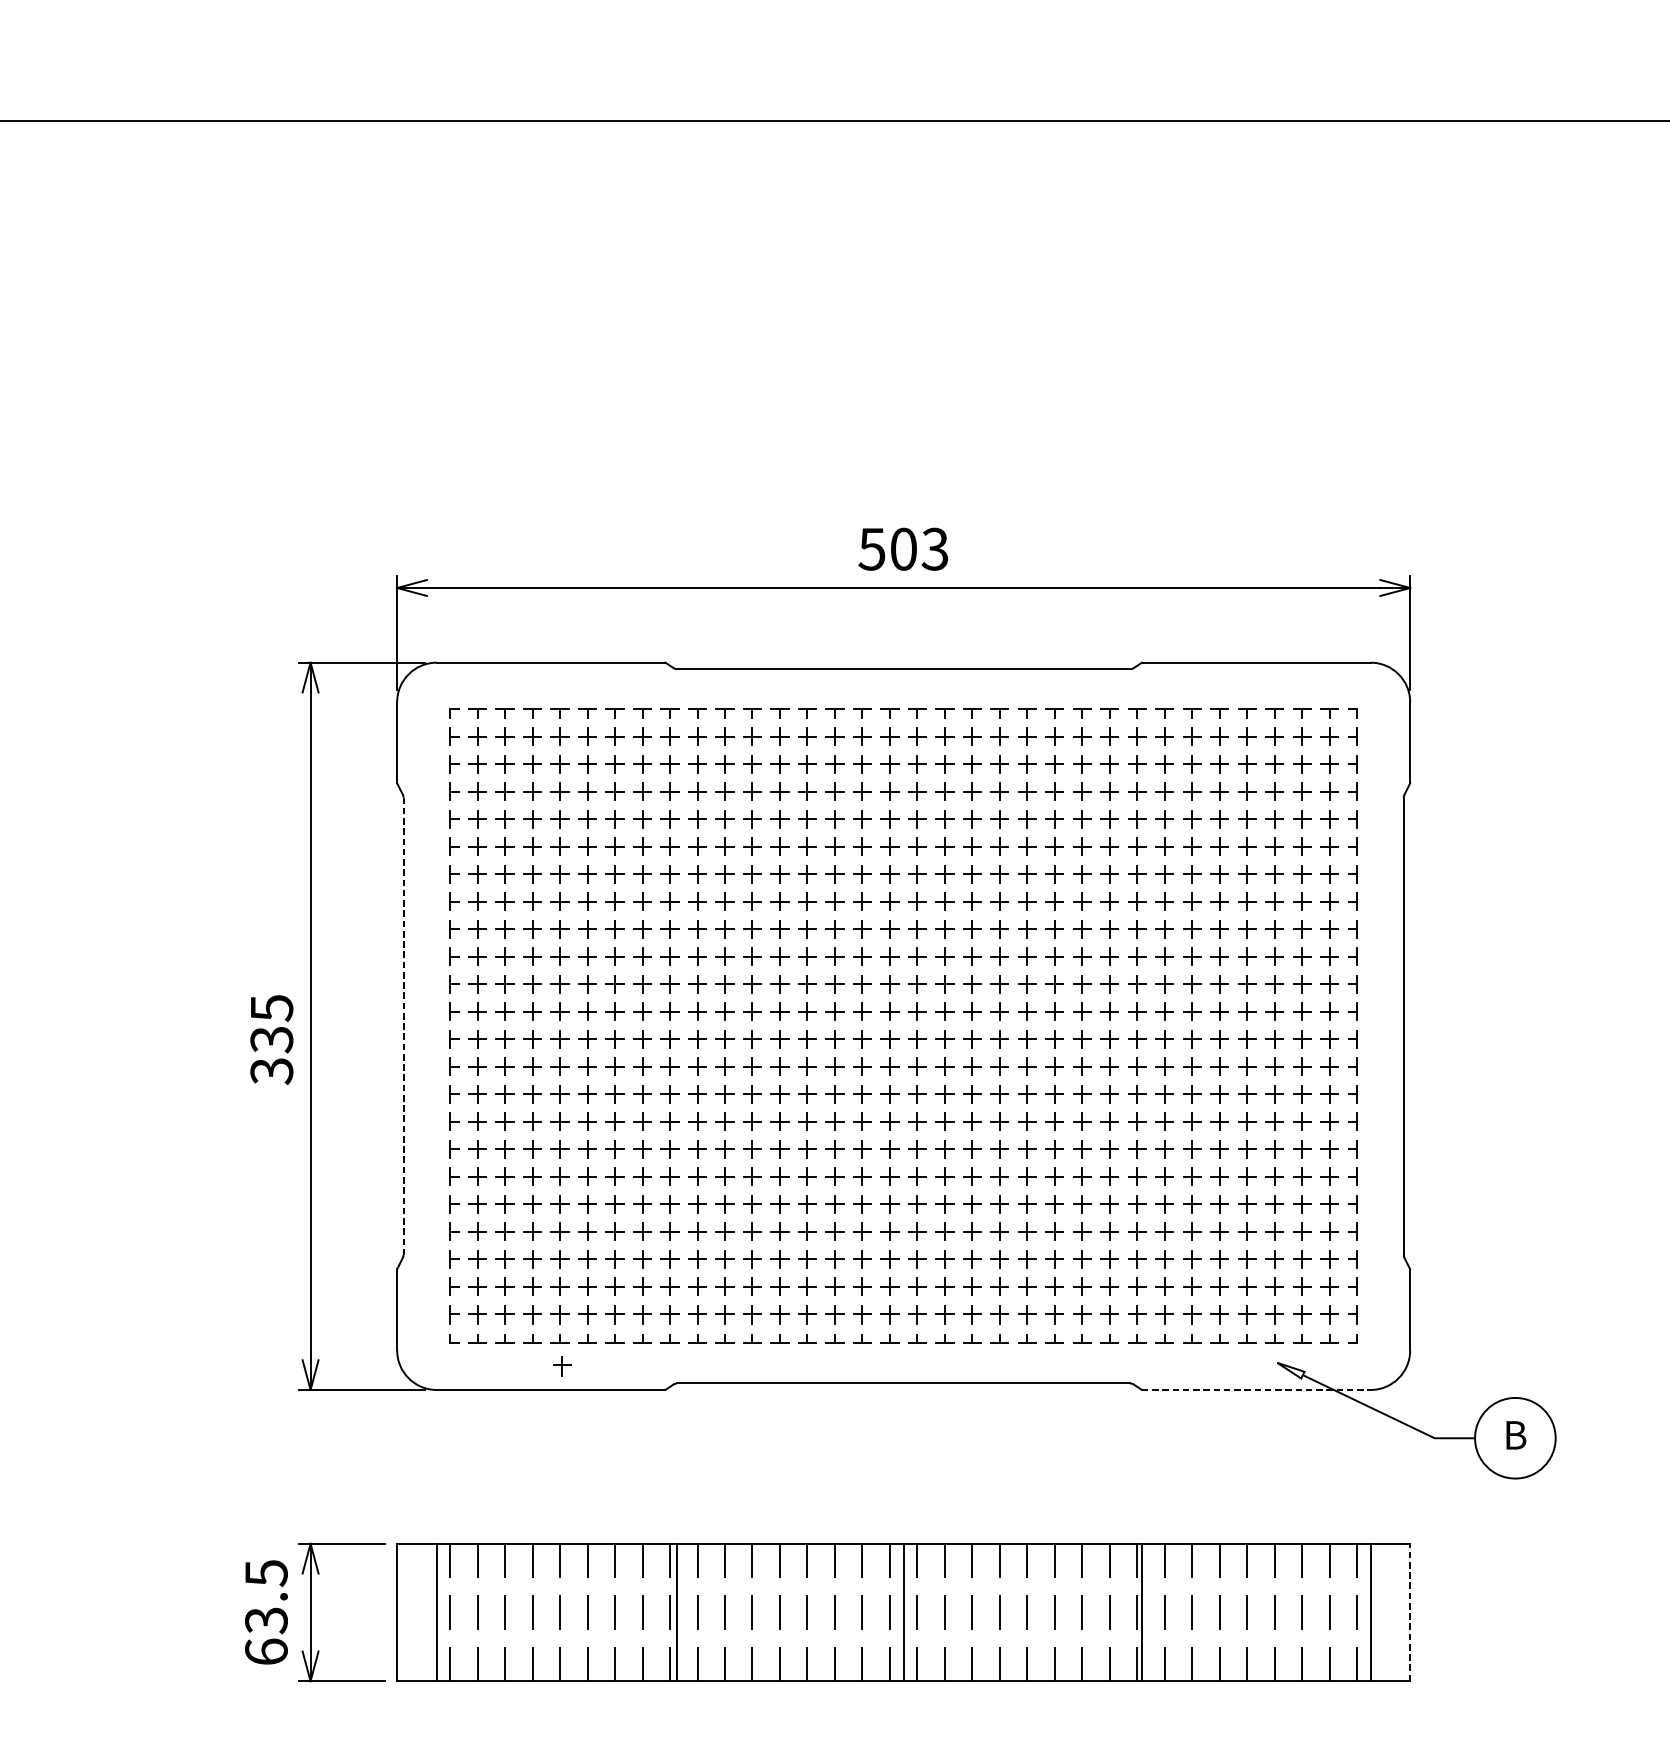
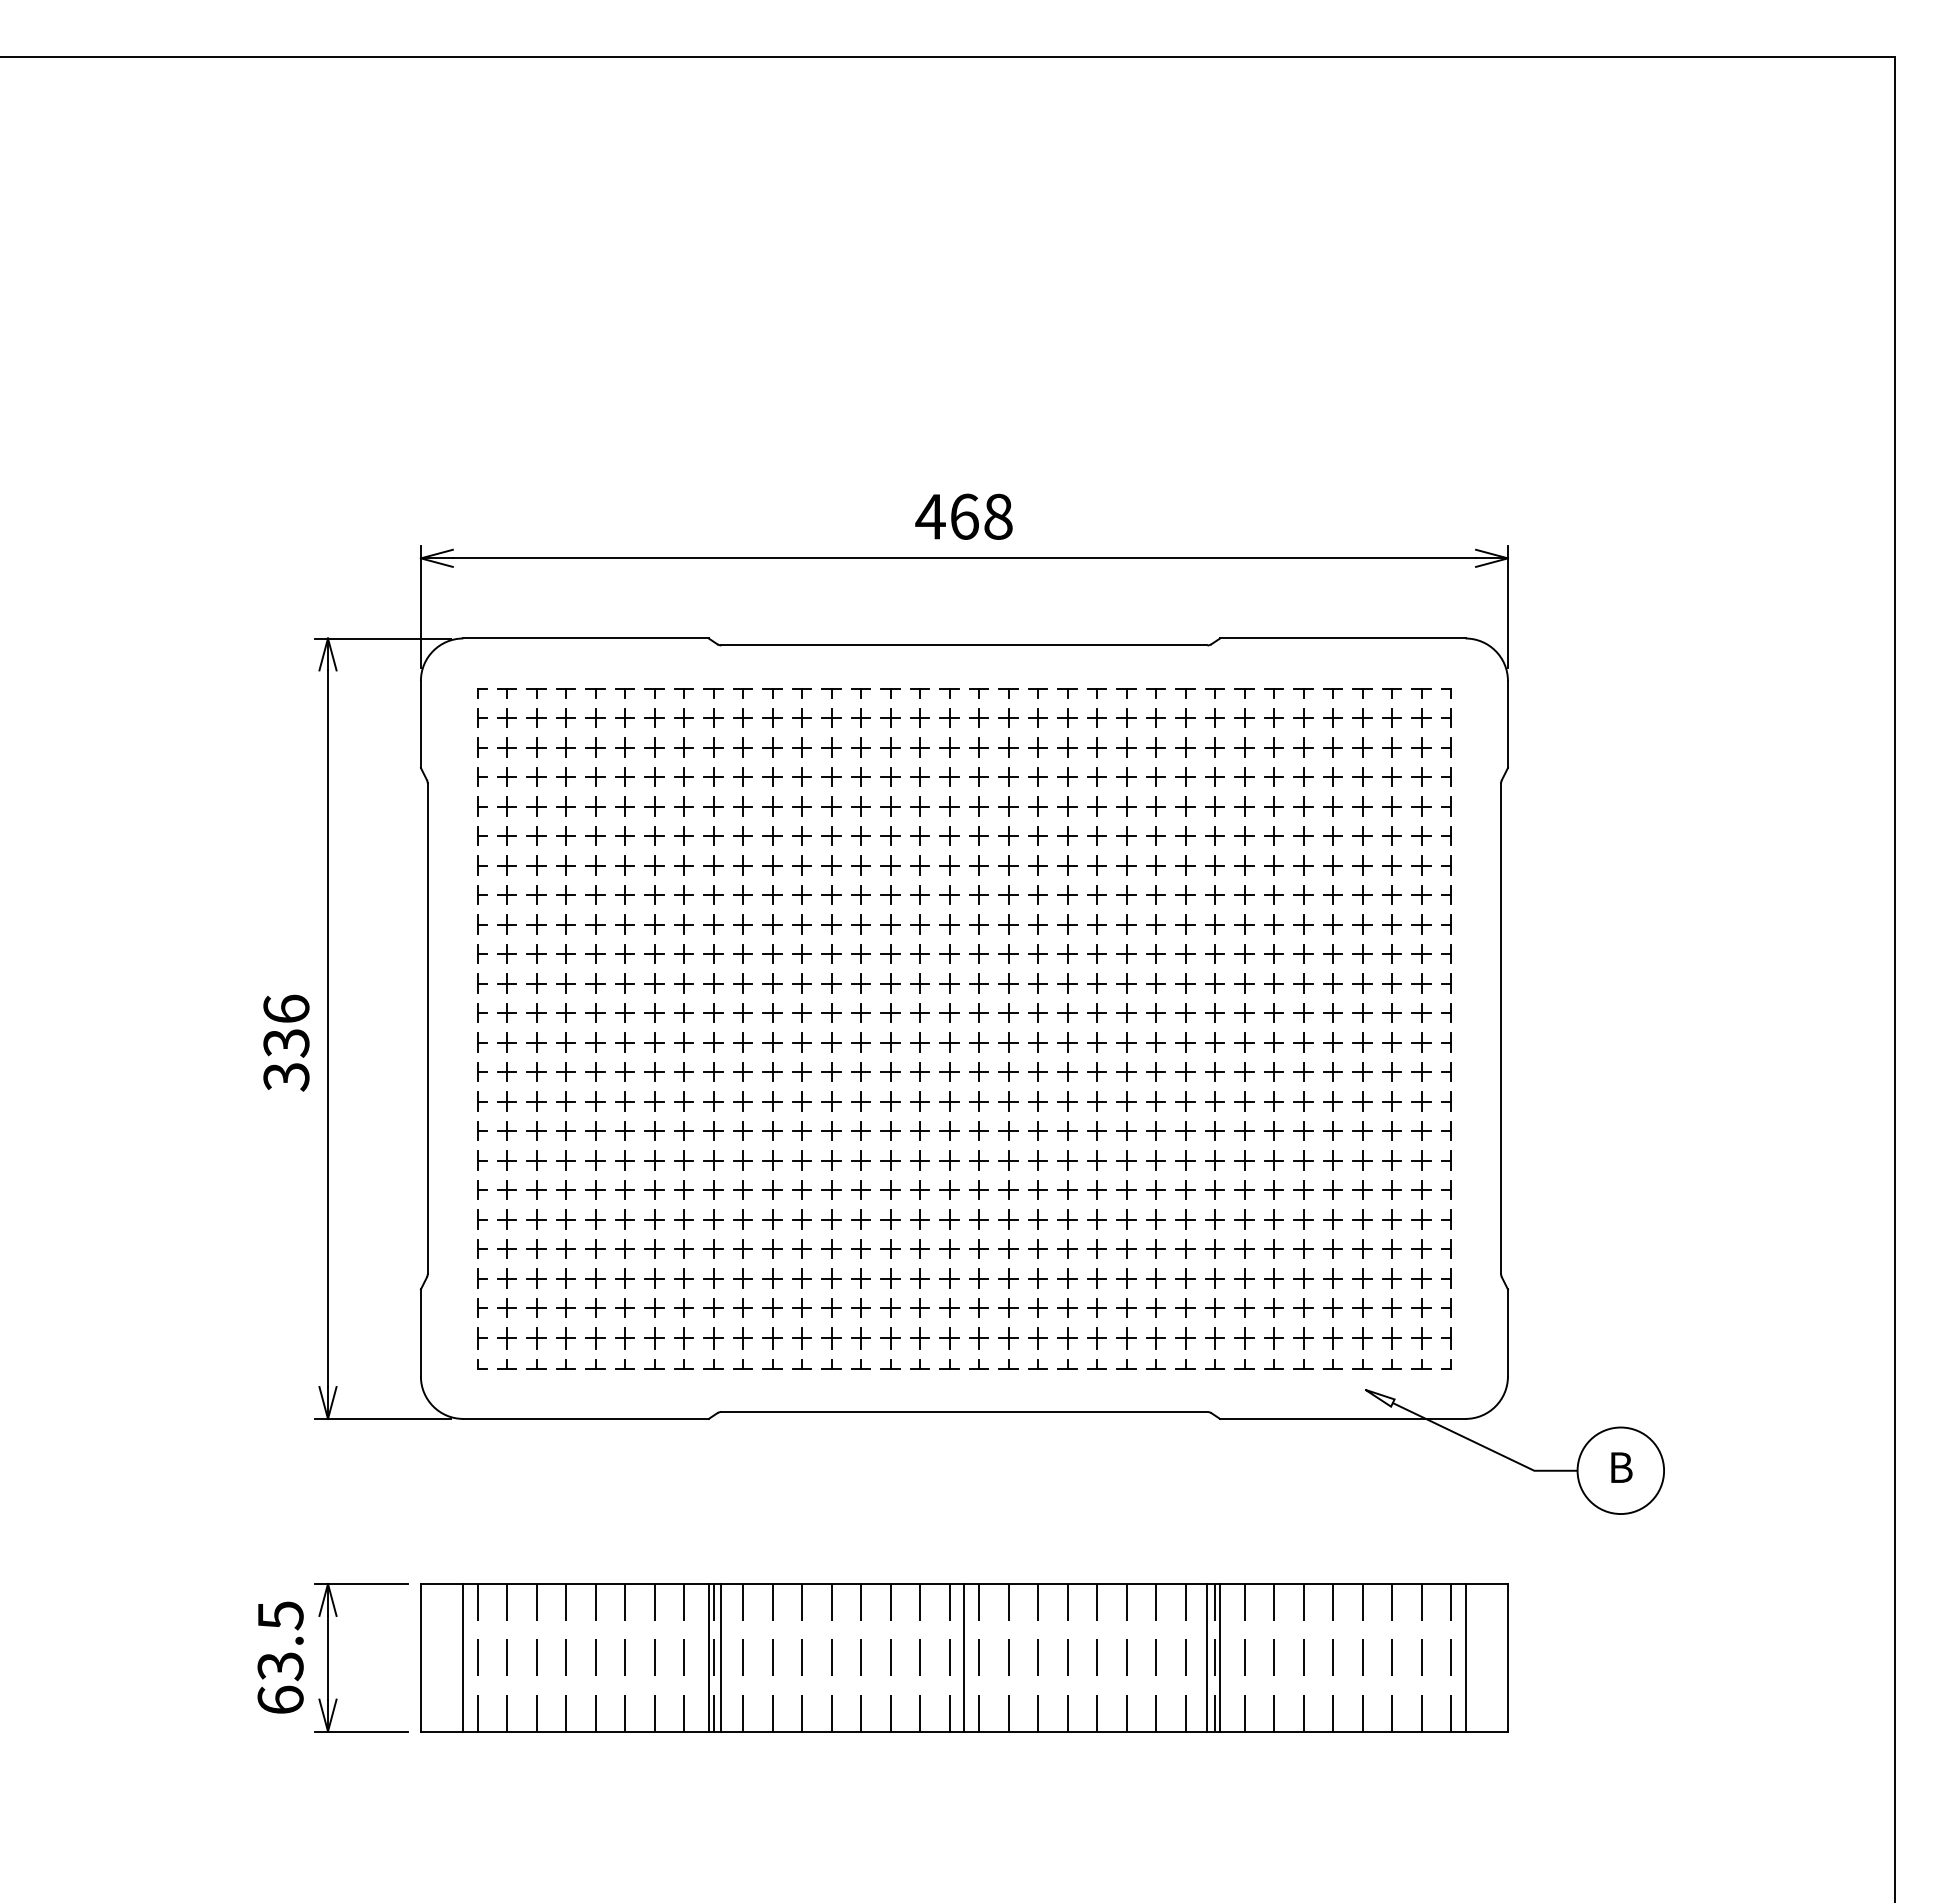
text: (902, 548) -> (963, 516), 503 -> 468
text: (271, 1008) -> (286, 1009), 335 -> 336
line: (403, 1027) -> (427, 1029), dashed -> solid
part: (561, 1366) -> (597, 1393), removed
line: (1255, 1389) -> (1342, 1418), dashed -> solid
line: (665, 1612) -> (708, 1657), added
line: (1130, 1612) -> (1207, 1657), added
line: (1409, 1612) -> (1507, 1657), dashed -> solid

